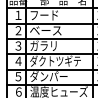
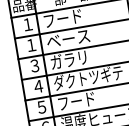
text: (17, 30) -> (30, 45), ２ -> １
text: (48, 76) -> (82, 100), ダンパー -> フード

